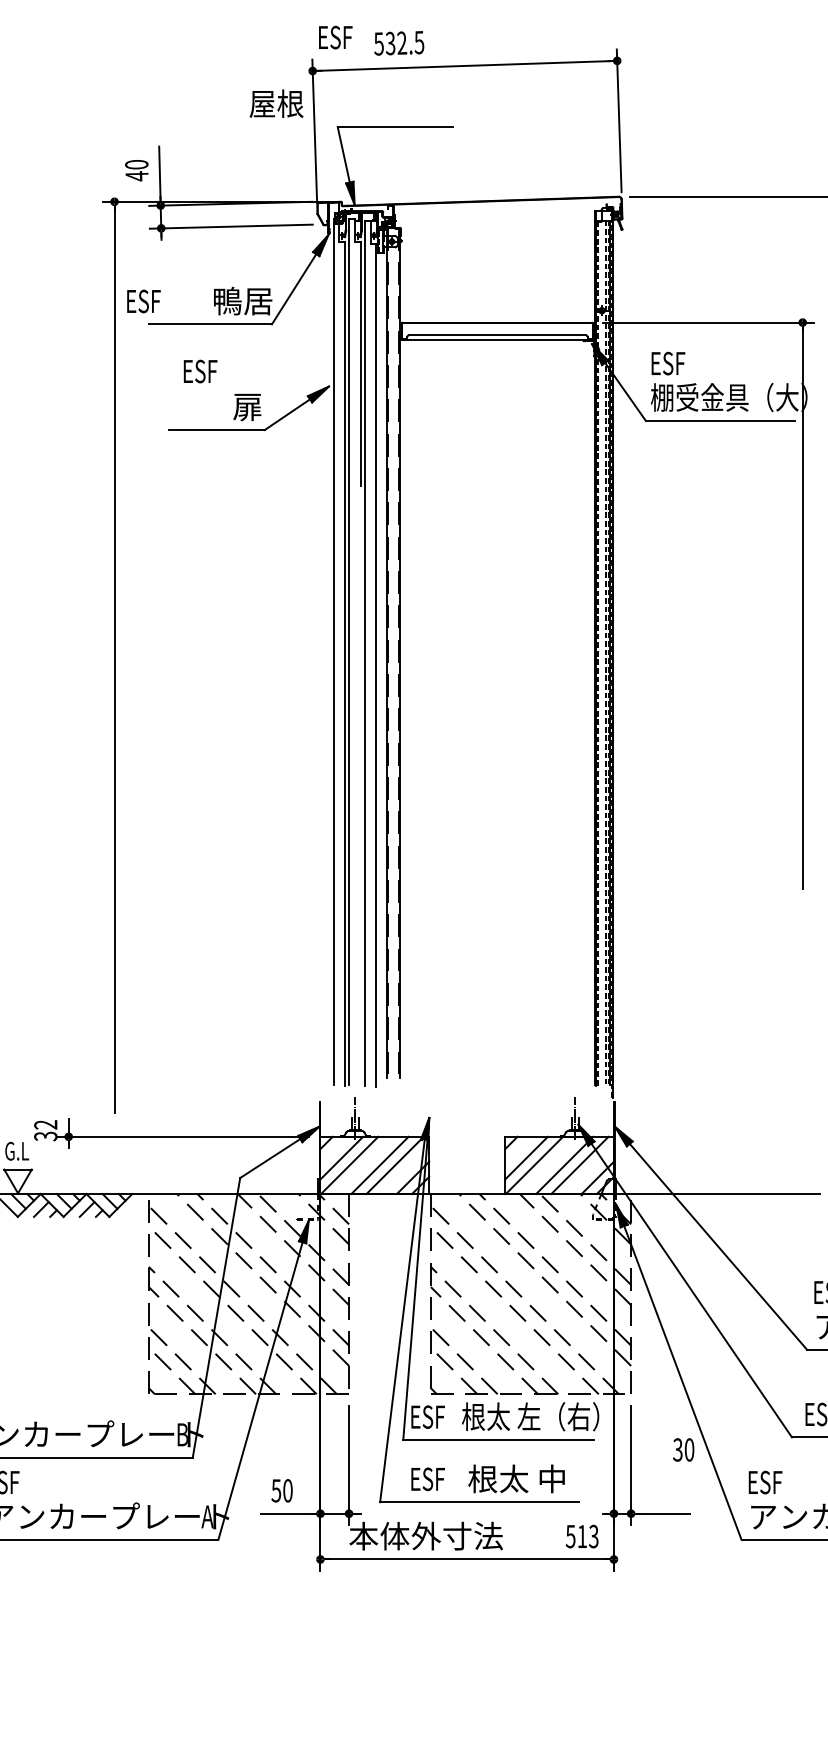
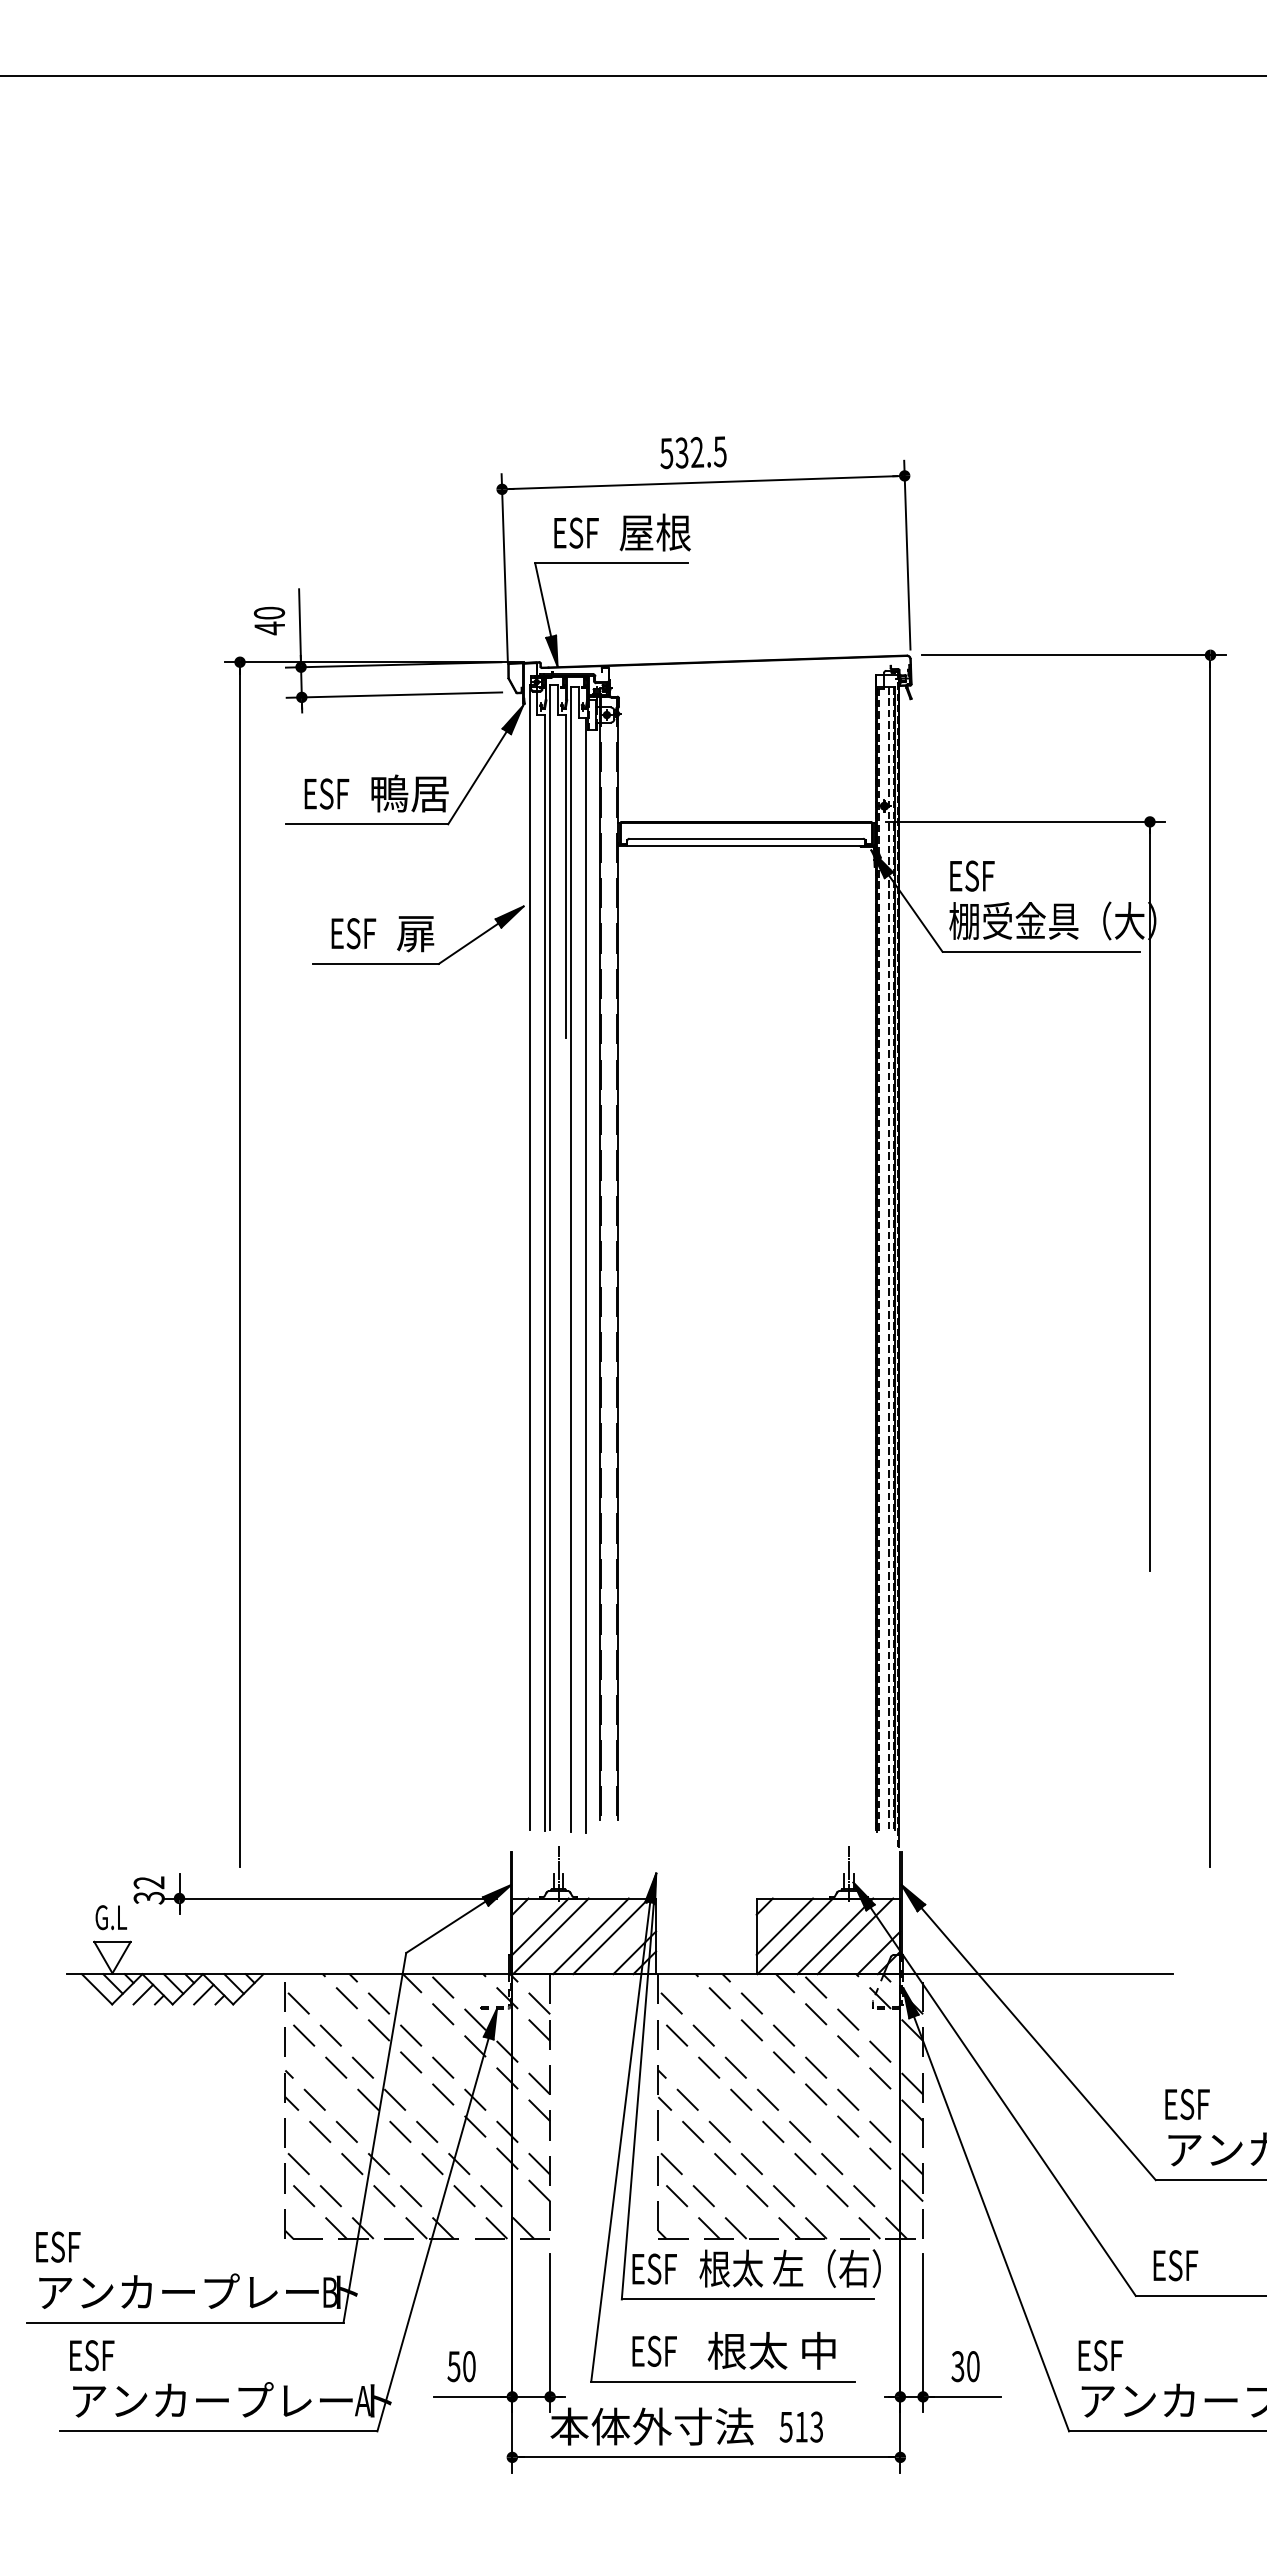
text: (335, 37) -> (576, 532), moved
text: (399, 43) -> (693, 452), moved
text: (275, 103) -> (654, 532), moved
text: (143, 301) -> (326, 793), moved
text: (200, 371) -> (353, 933), moved
text: (683, 1449) -> (965, 2366), moved
text: (581, 1536) -> (800, 2426), moved

